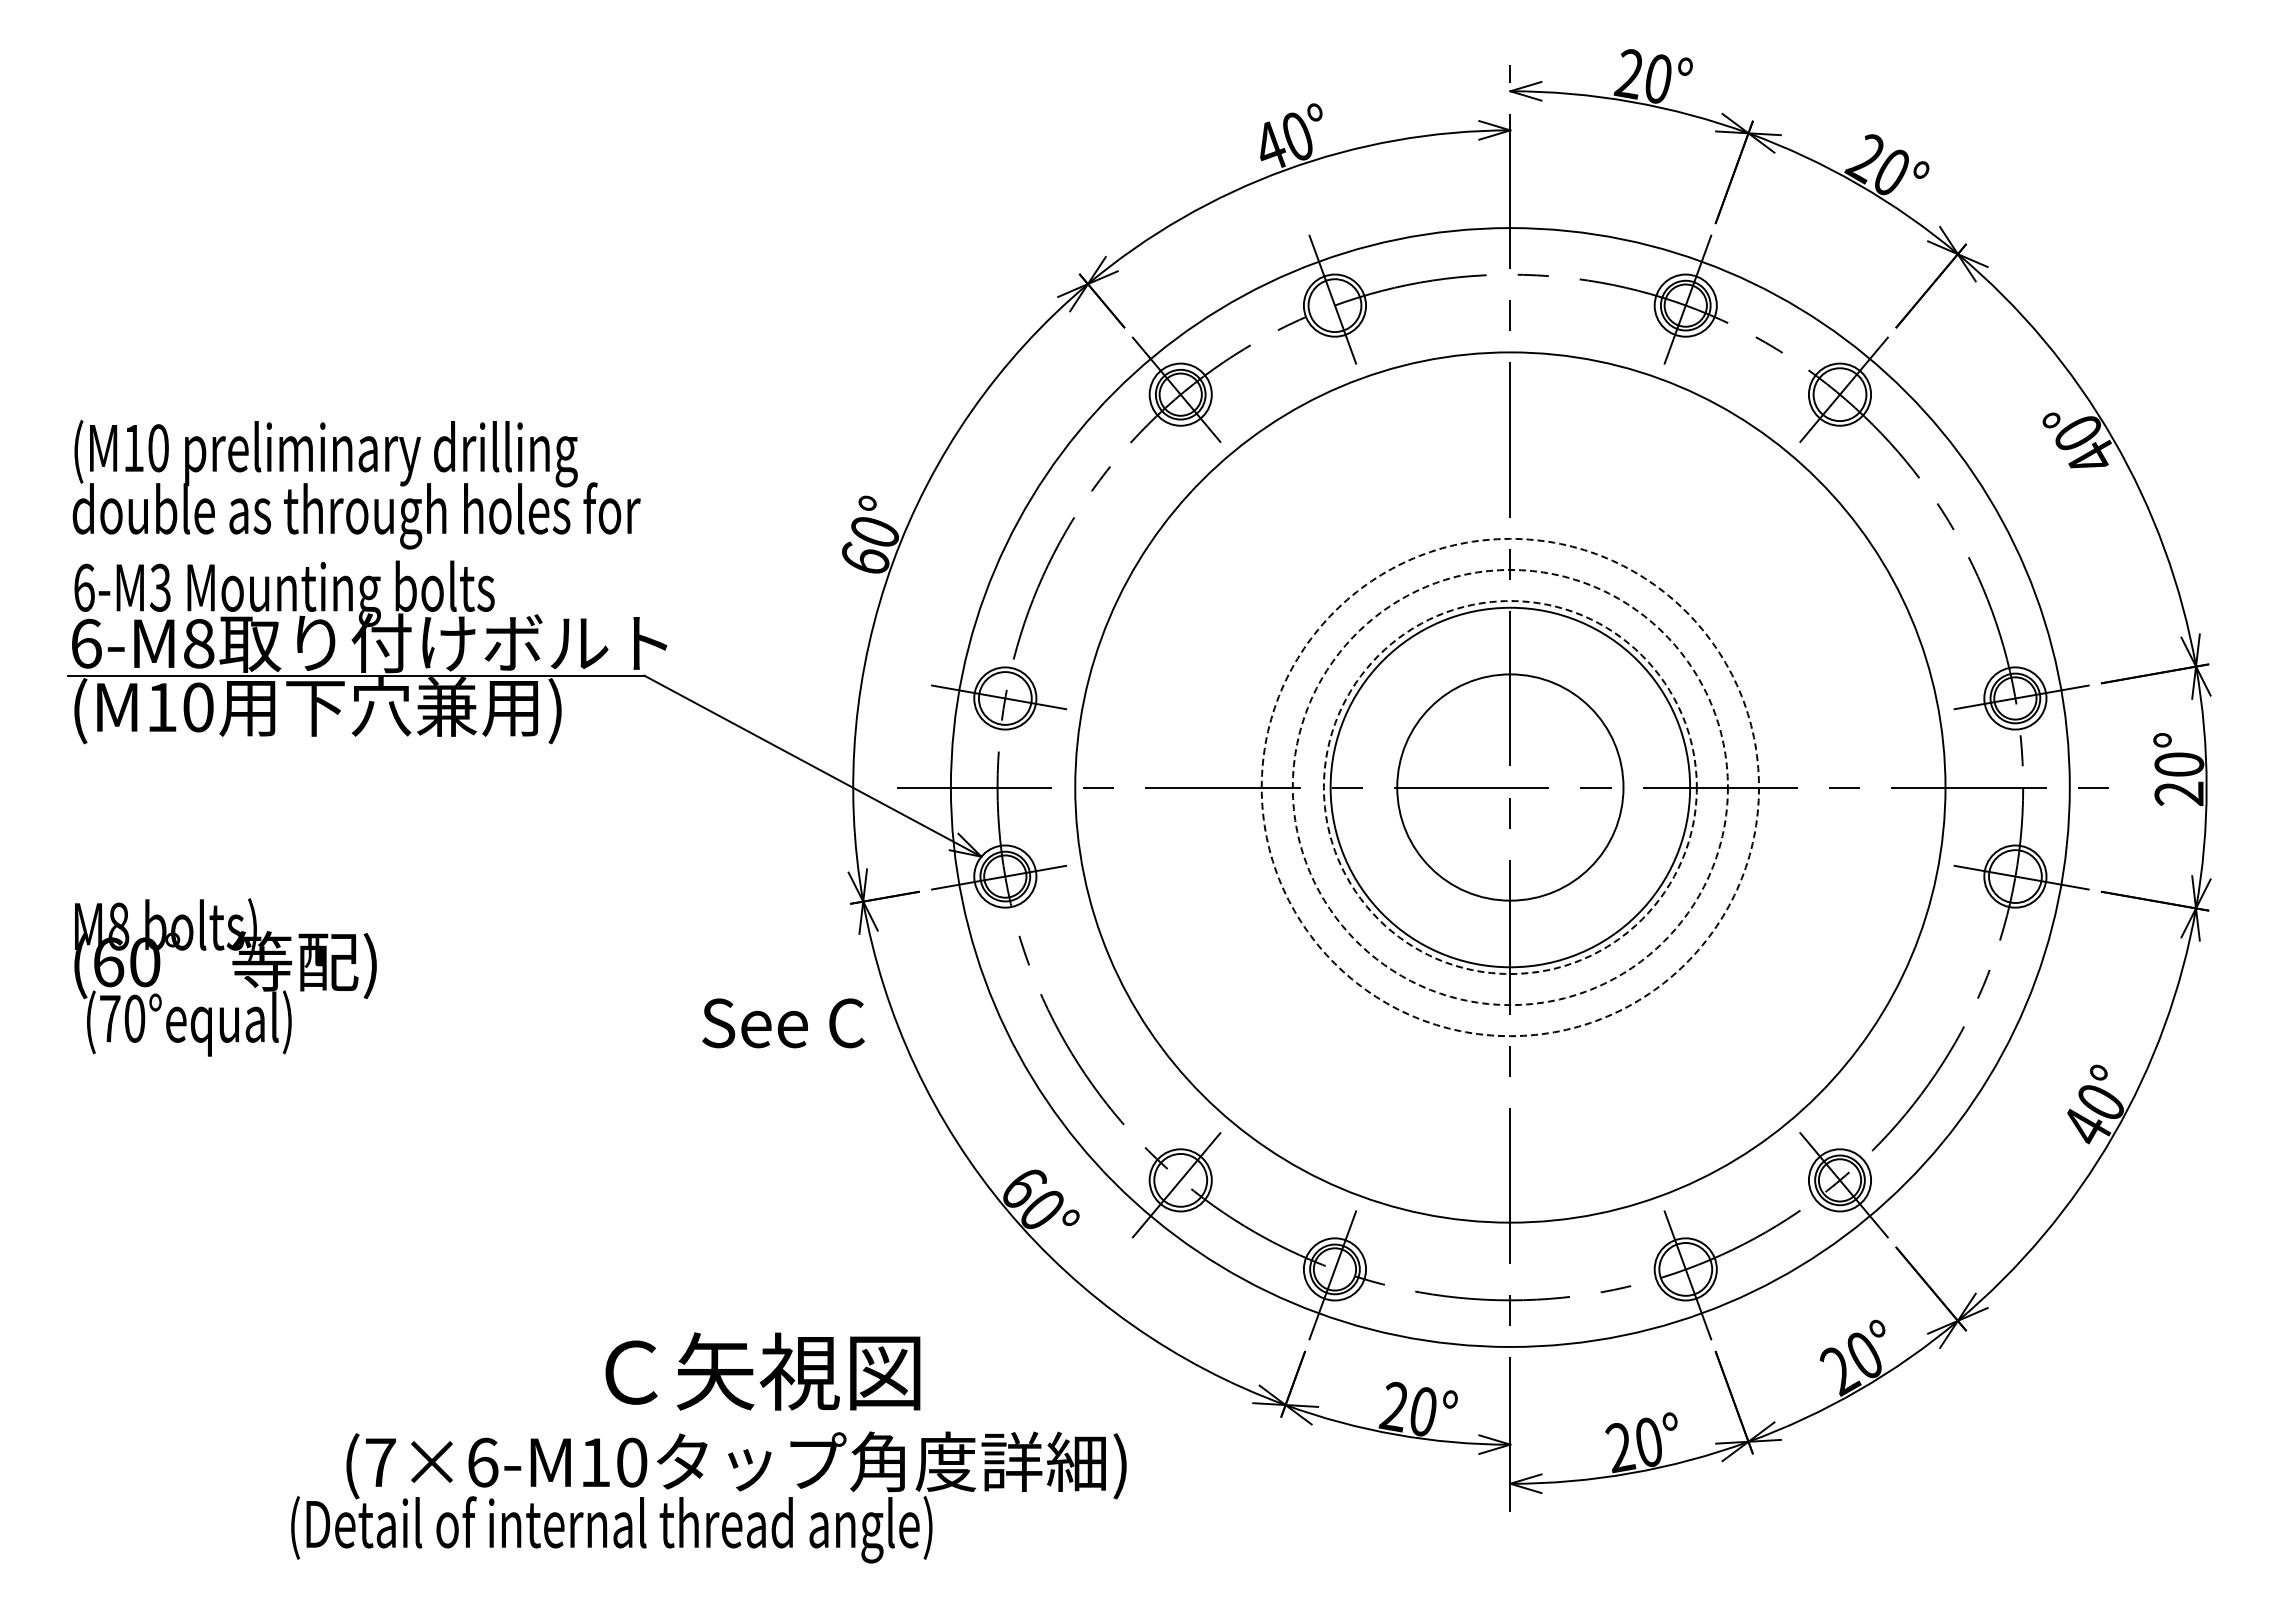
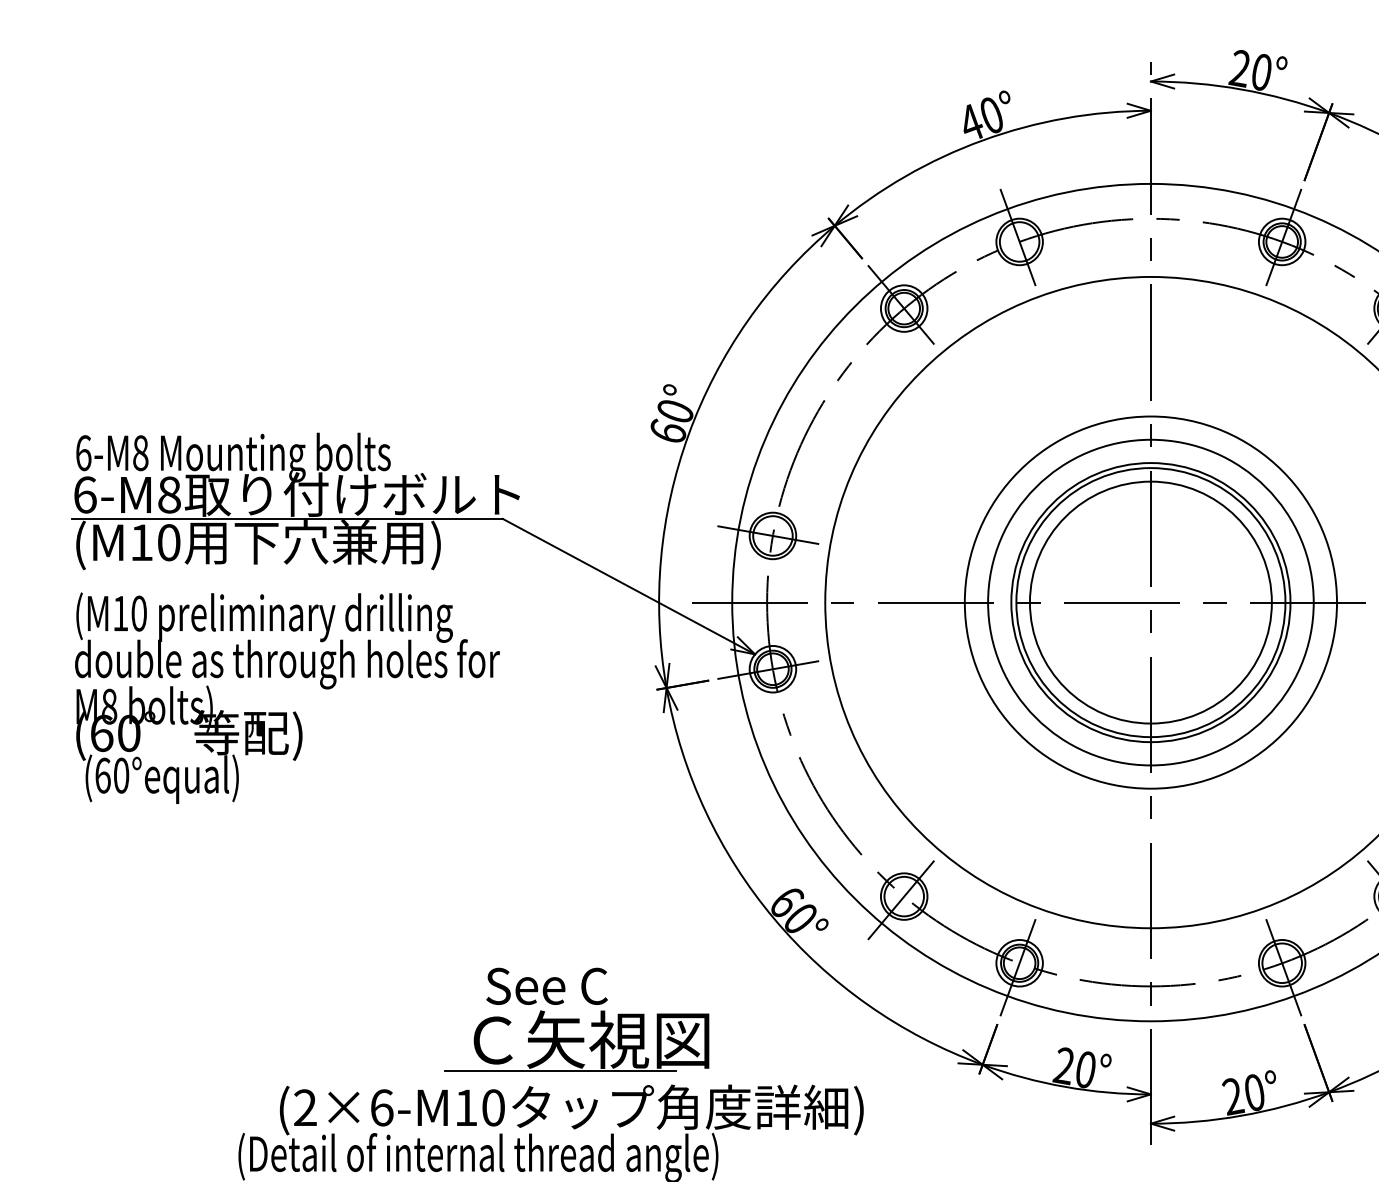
text: (356, 484) -> (287, 640), moved
text: (159, 587) -> (139, 452), 6-M3 -> 6-M8
circle: (1509, 787) -> (1150, 602), dashed -> solid
circle: (1509, 787) -> (1150, 602), dashed -> solid
circle: (1509, 787) -> (1150, 602), size x1.43
circle: (1510, 787) -> (1151, 602), dashed -> solid
text: (110, 1018) -> (103, 775), (70°equal) -> (60°equal)
text: (783, 1023) -> (547, 986), moved
line: (720, 1413) -> (559, 1071), added
text: (380, 1461) -> (305, 1107), (7×6-M10 -> (2×6-M10

